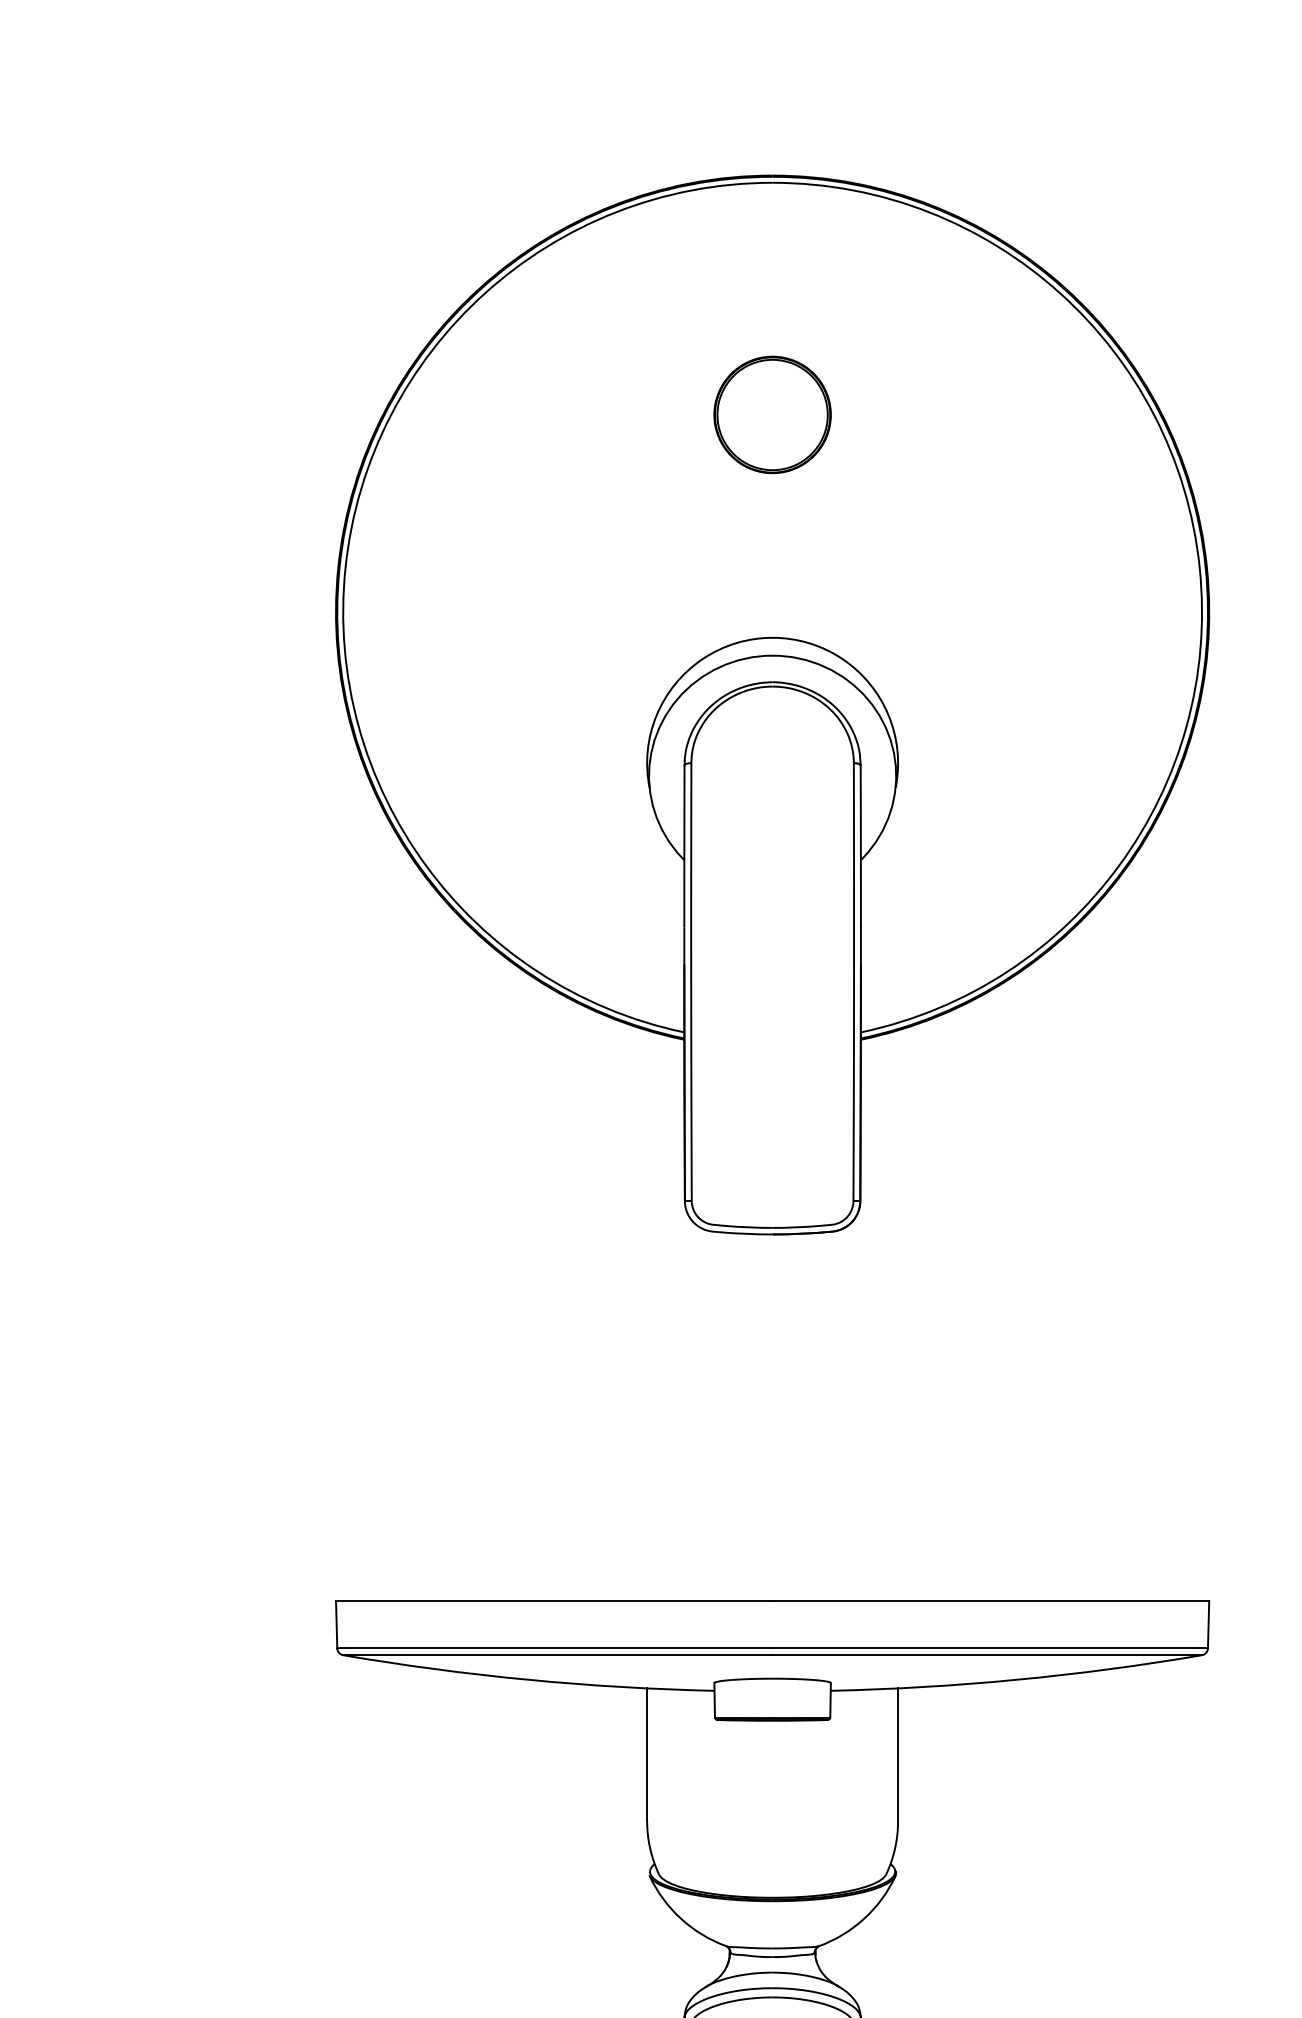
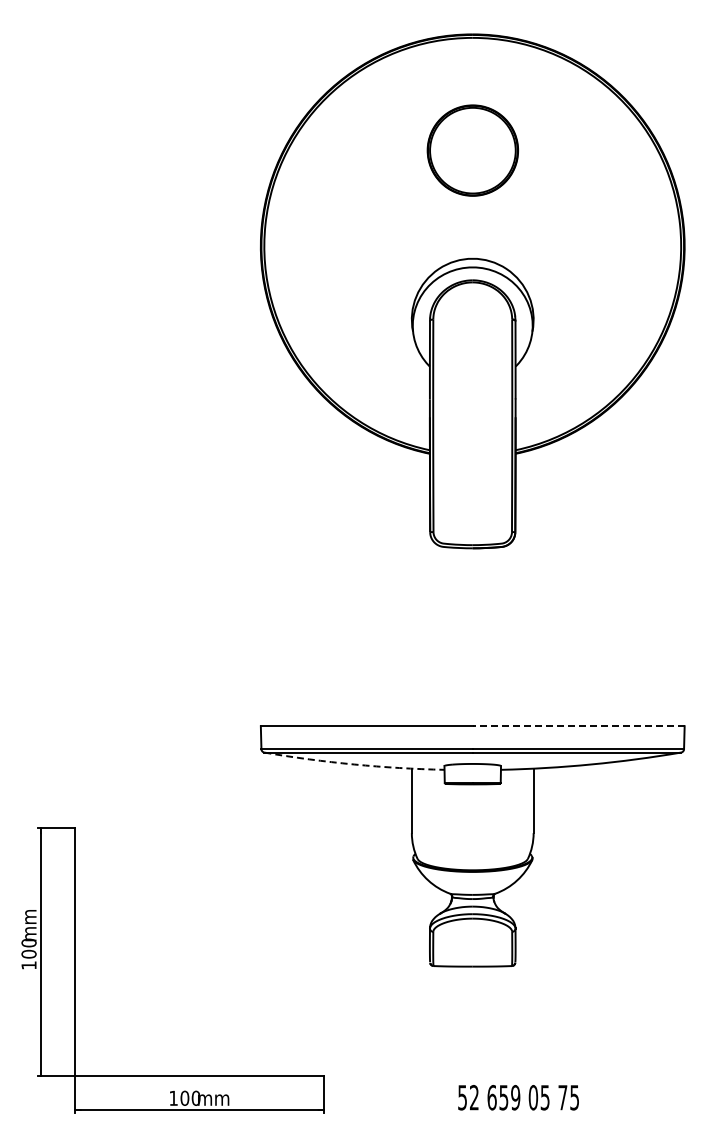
part: (772, 414) -> (472, 150), size x1.6
line: (990, 1601) -> (578, 726), solid -> dashed
arc: (528, 1679) -> (354, 764), solid -> dashed

